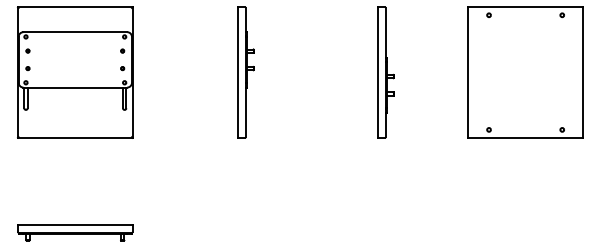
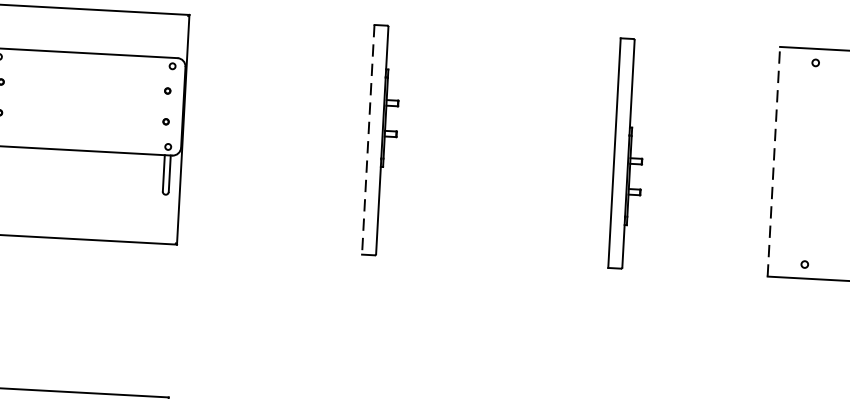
line: (468, 72) -> (774, 161), solid -> dashed
line: (237, 73) -> (367, 141), solid -> dashed

